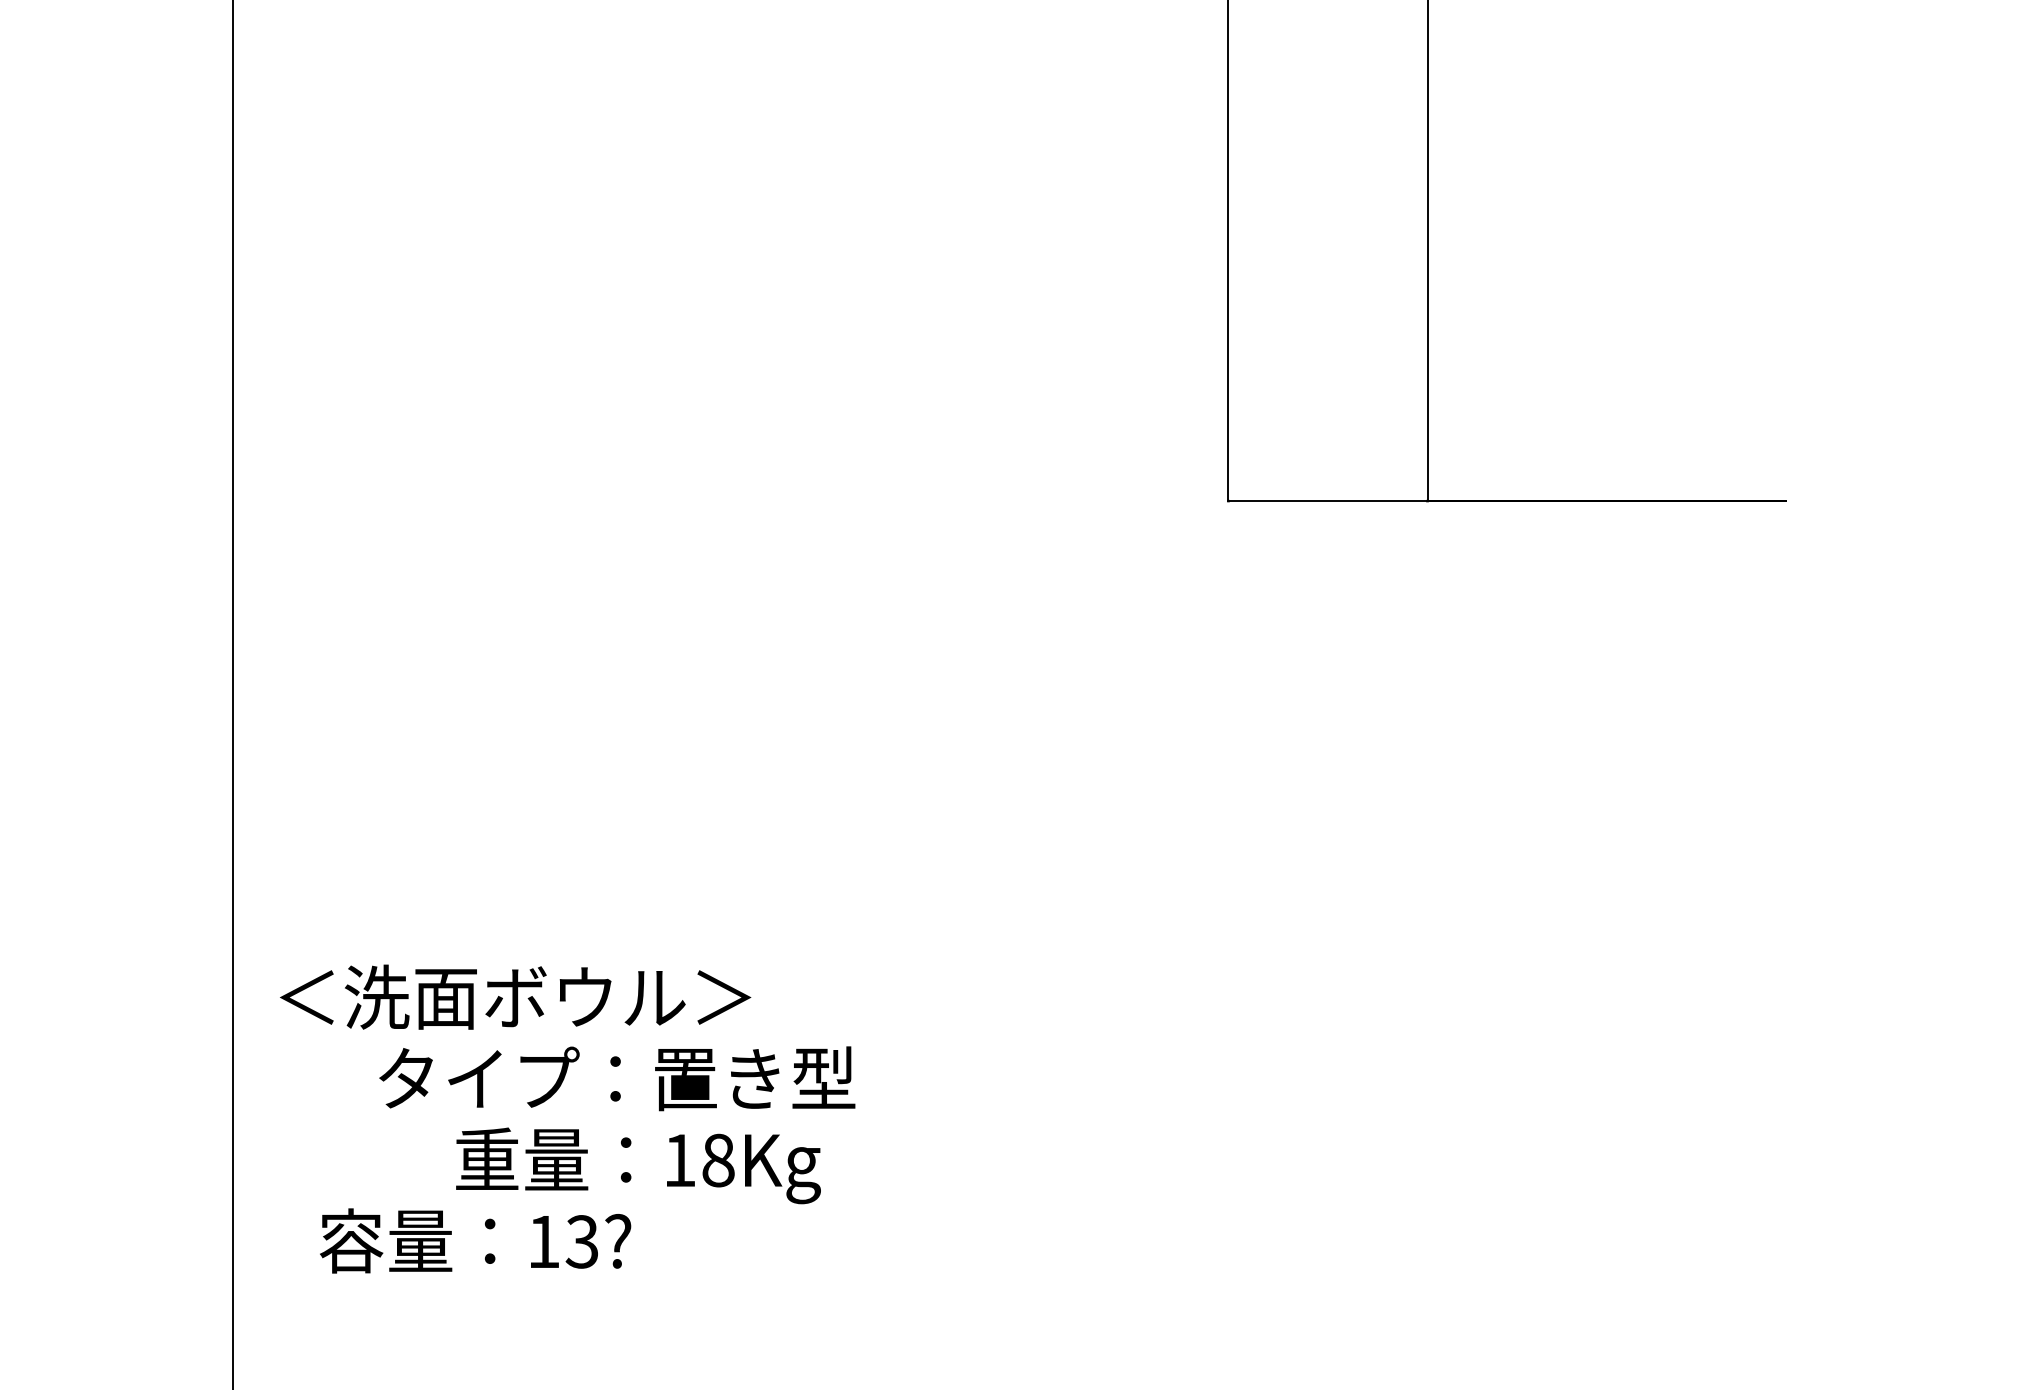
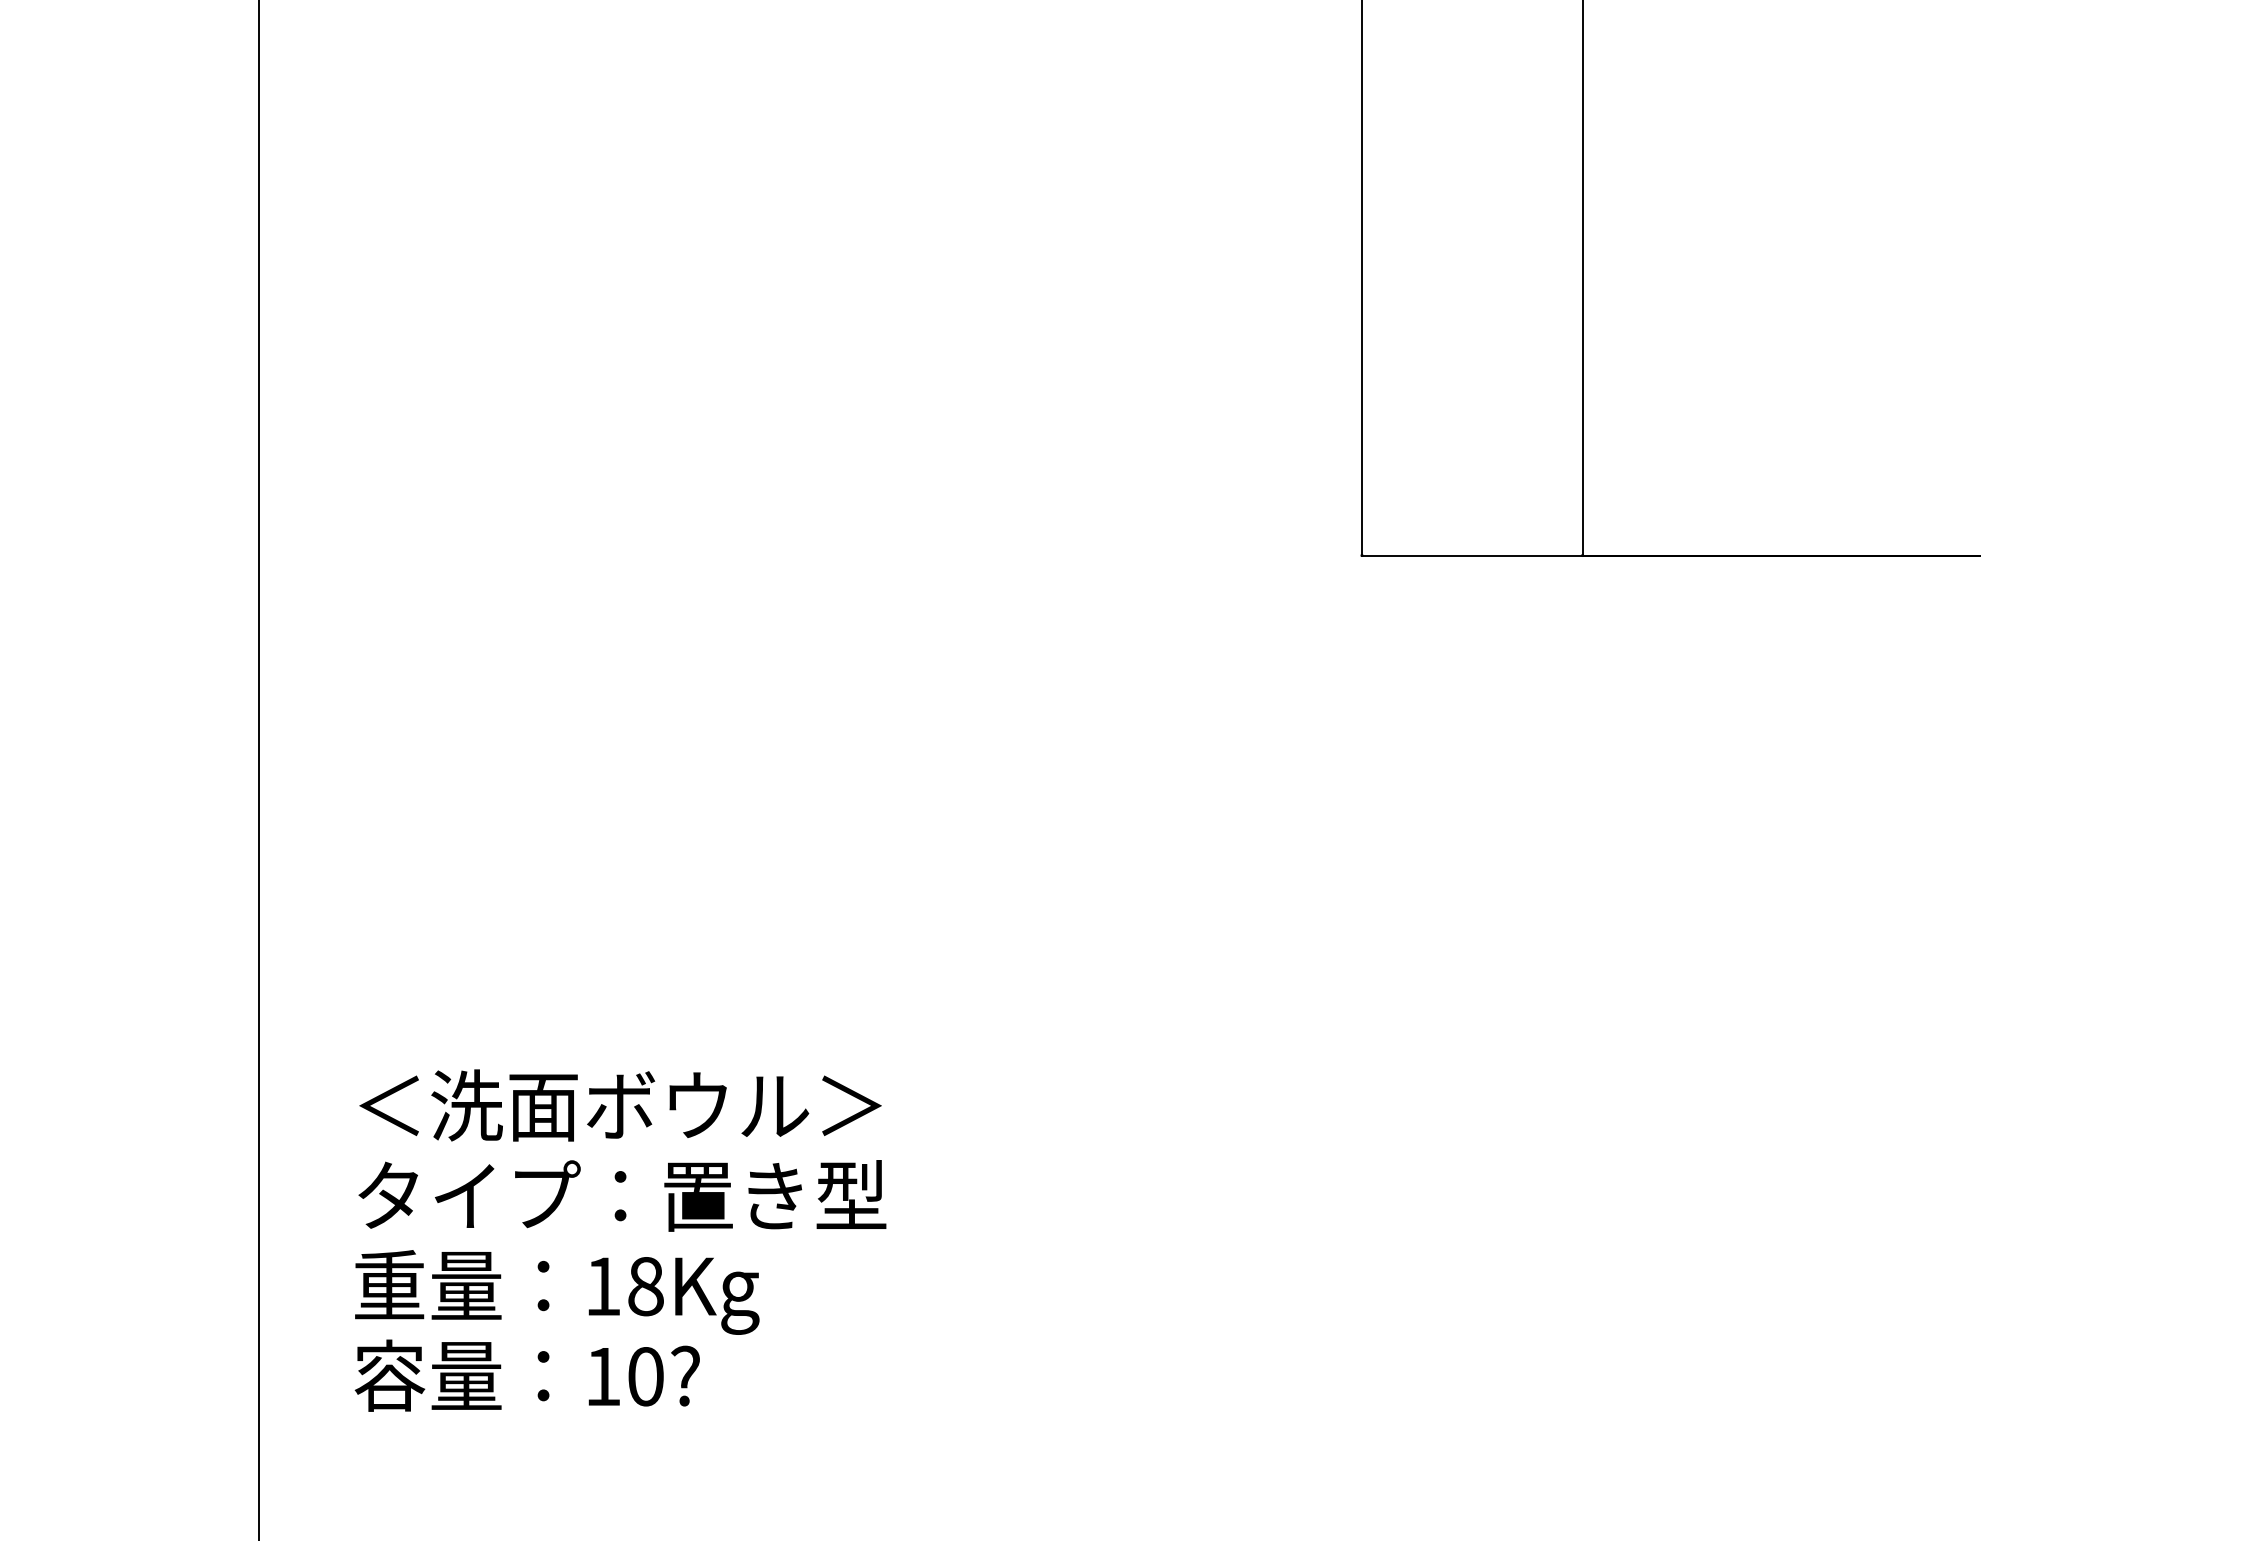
text: (515, 996) -> (620, 1104), moved
text: (617, 1078) -> (622, 1195), moved
text: (638, 1165) -> (557, 1292), moved
text: (581, 1241) -> (644, 1376), 13? -> 10?

